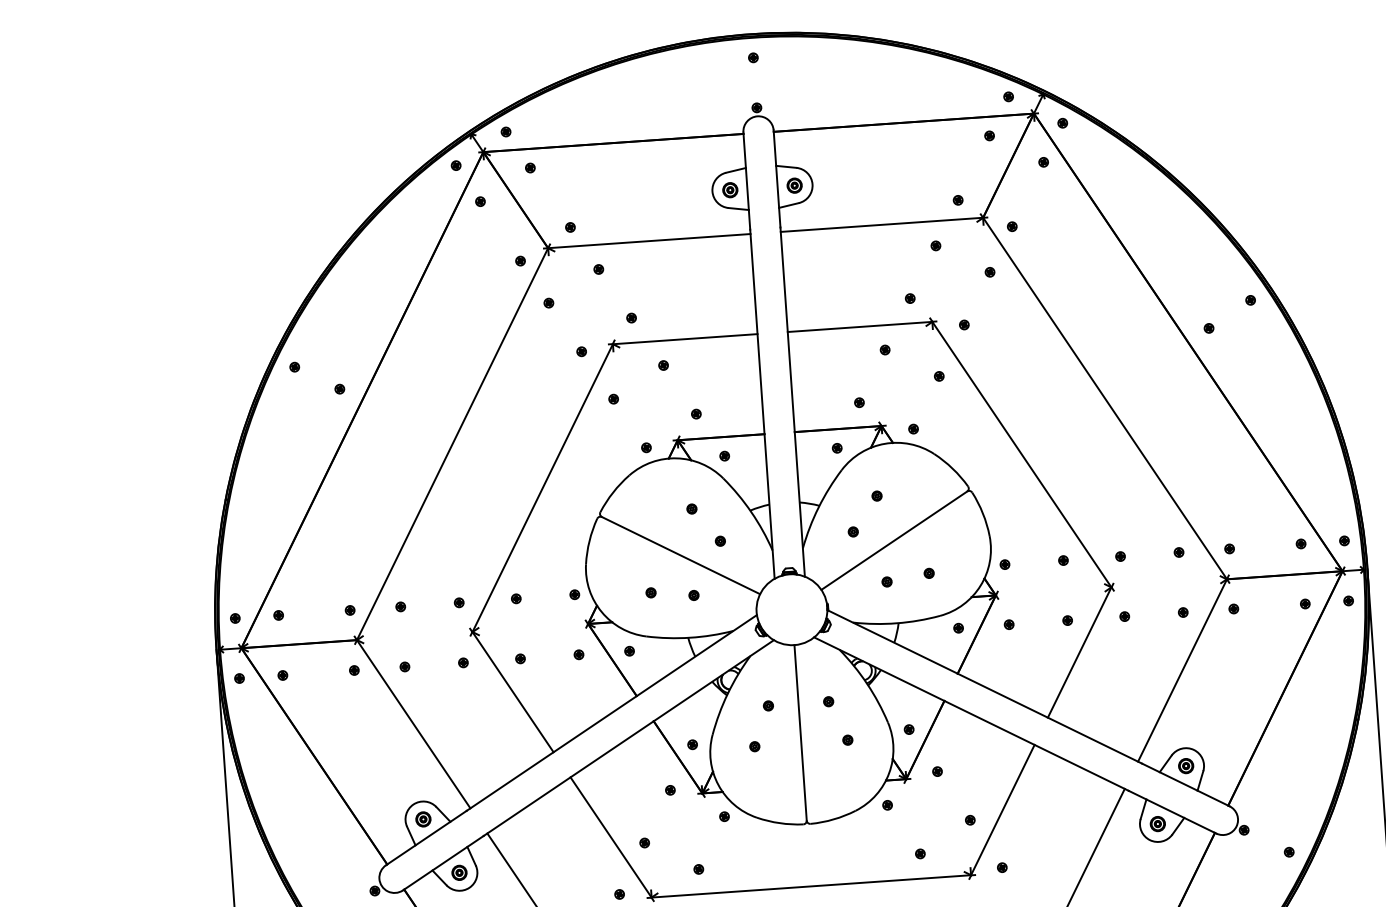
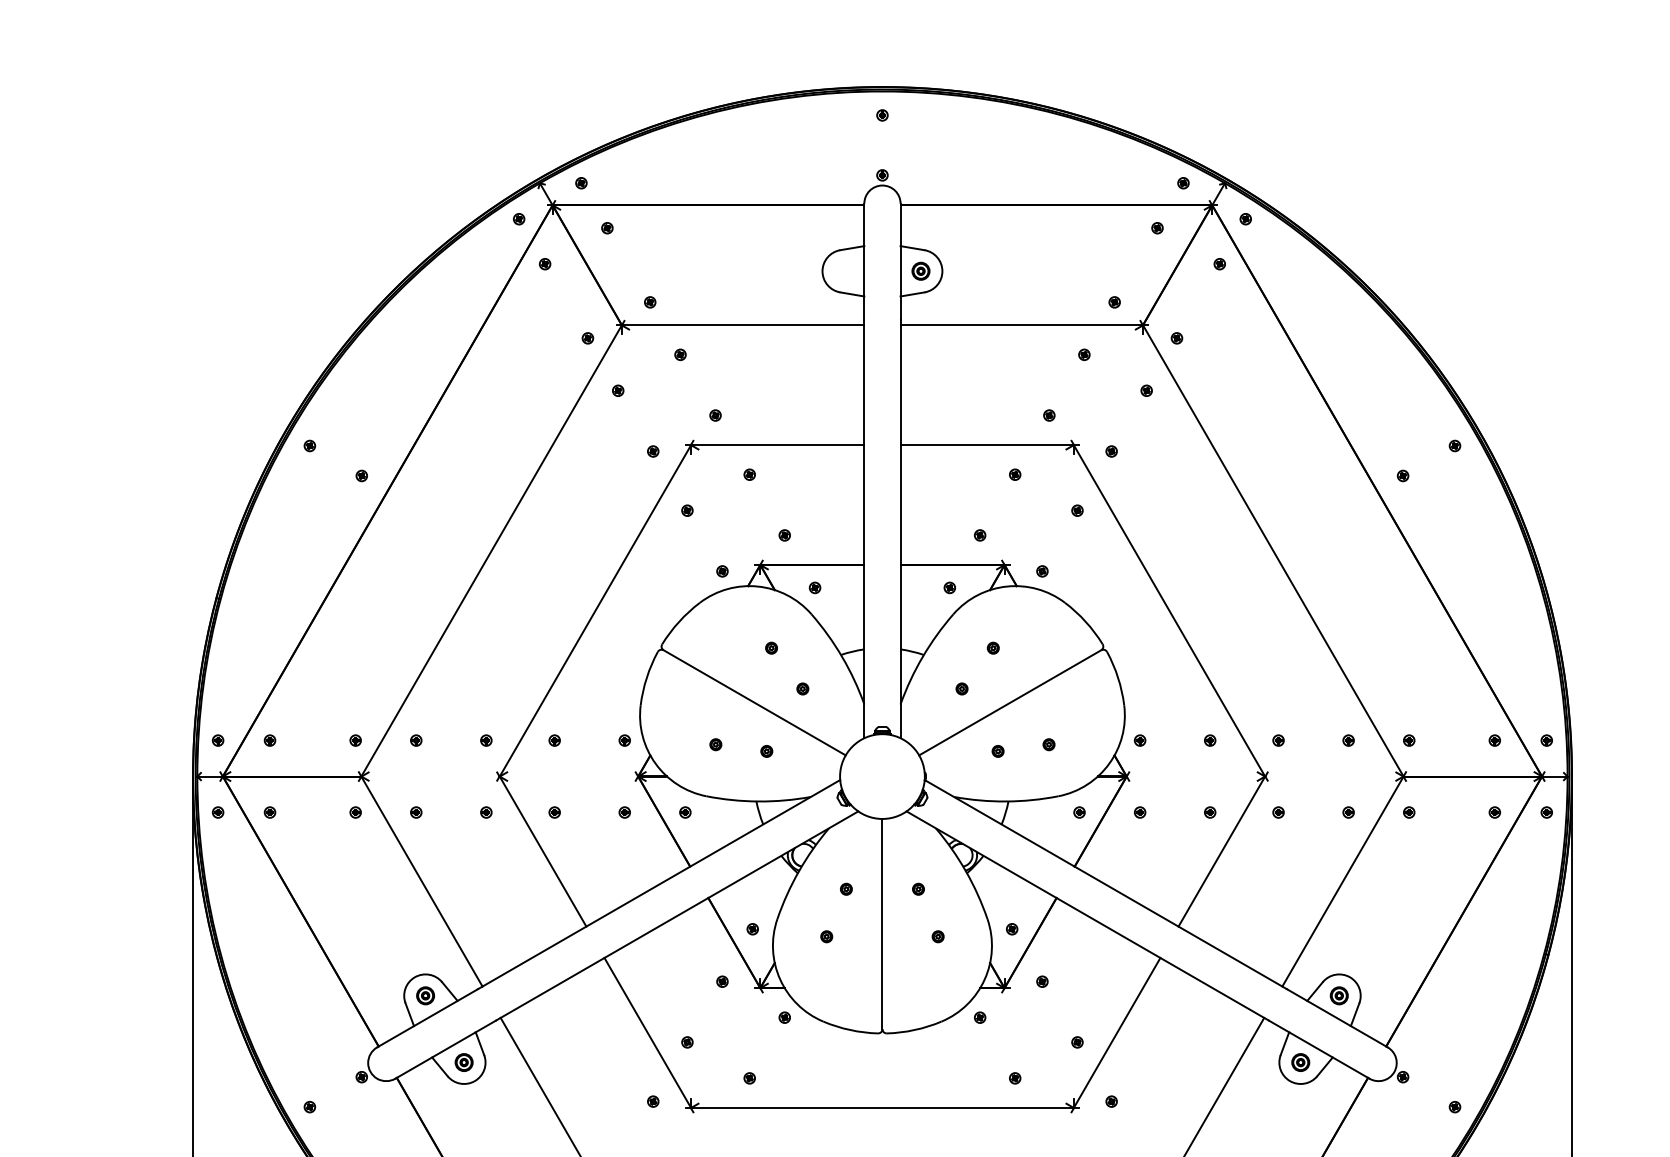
part: (729, 189) -> (843, 270), removed

